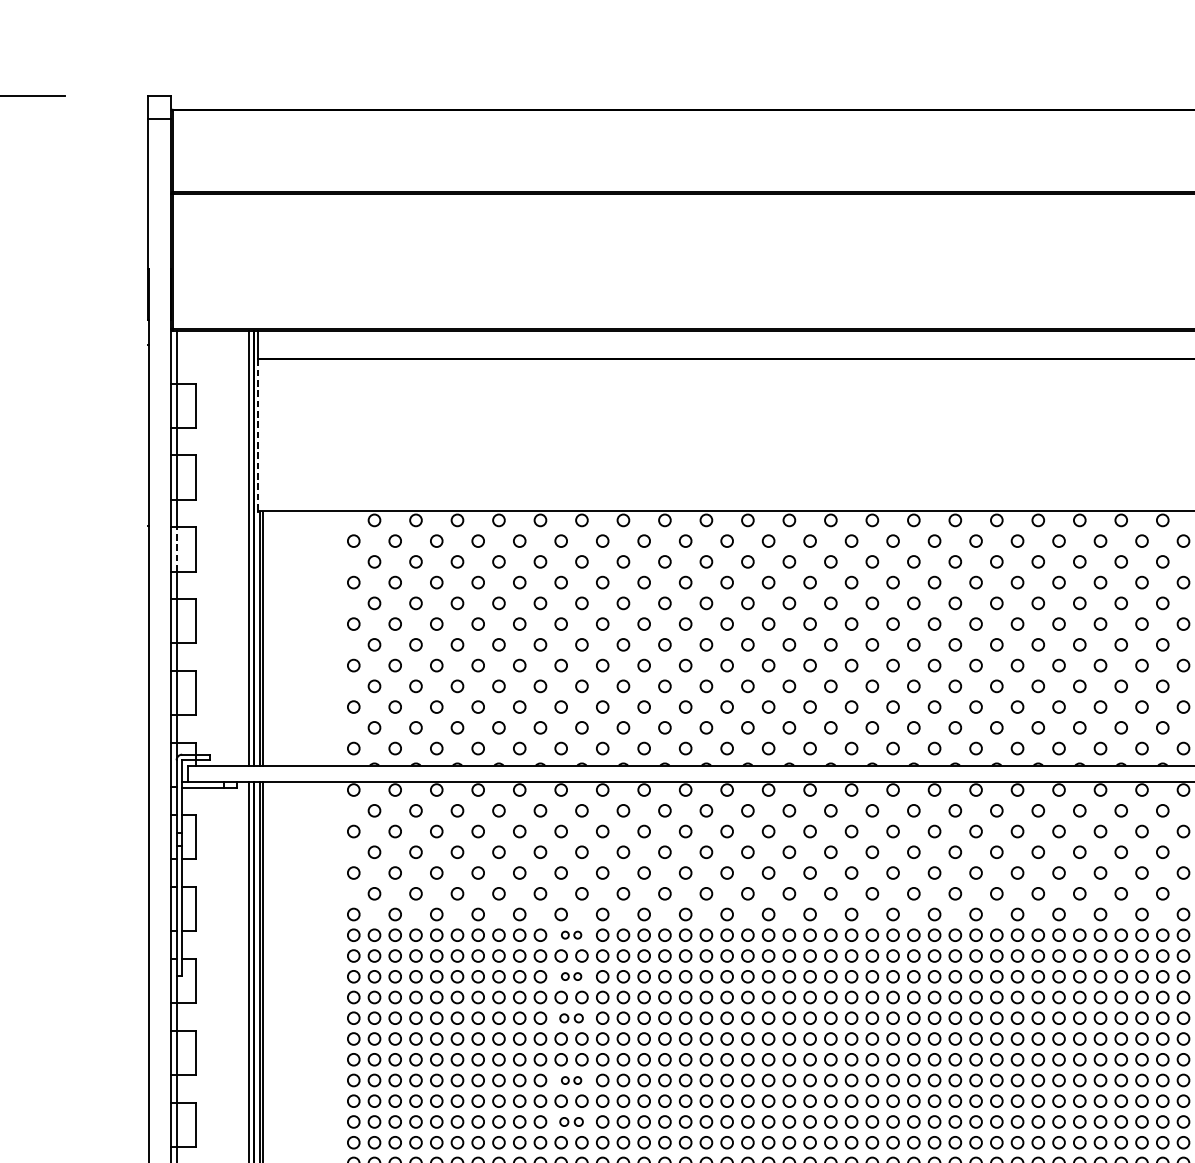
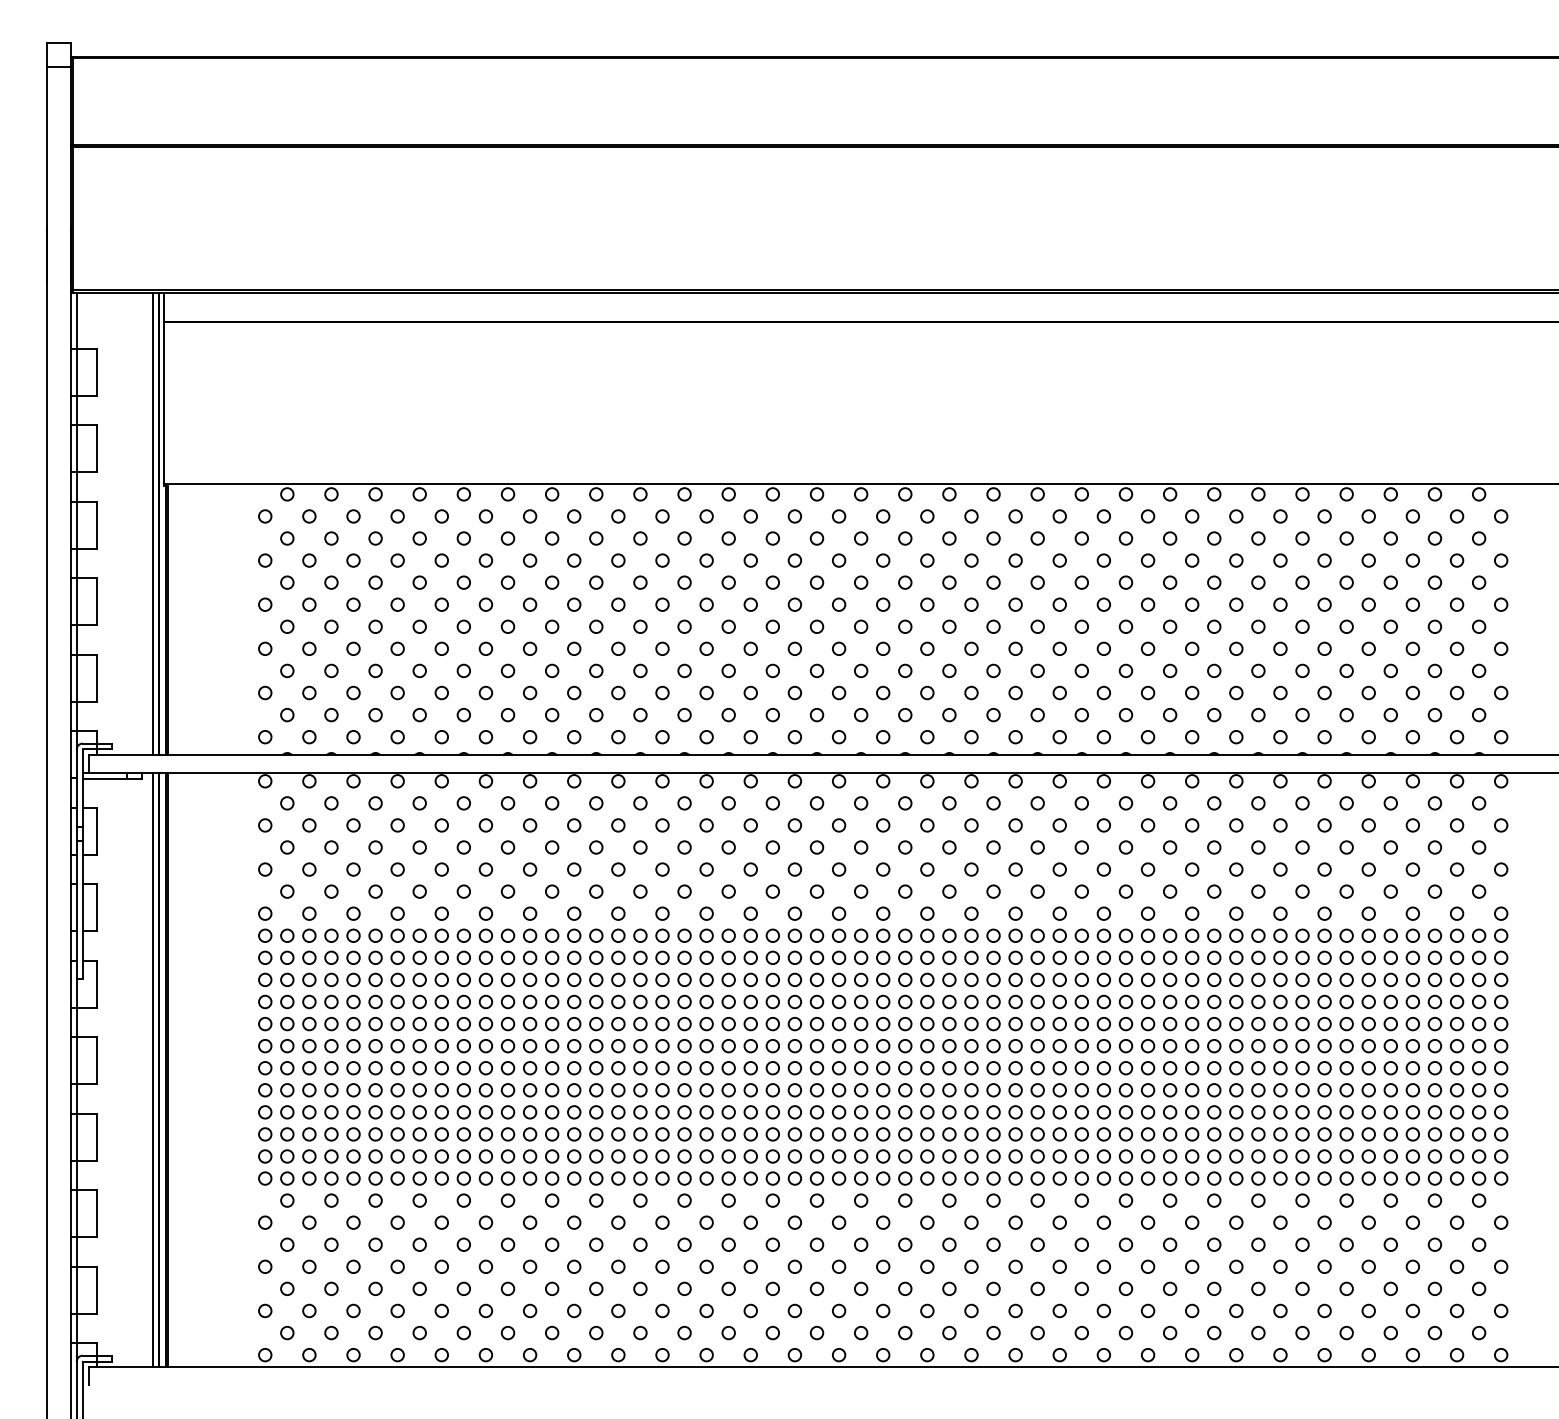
line: (258, 434) -> (163, 403), dashed -> solid
line: (176, 549) -> (76, 525), dashed -> solid
part: (571, 935) -> (496, 935), size x1.67
part: (571, 976) -> (496, 979), size x1.67
part: (571, 1018) -> (496, 1024), size x1.43
part: (571, 1080) -> (496, 1090), size x1.67
part: (571, 1122) -> (496, 1134), size x1.43

